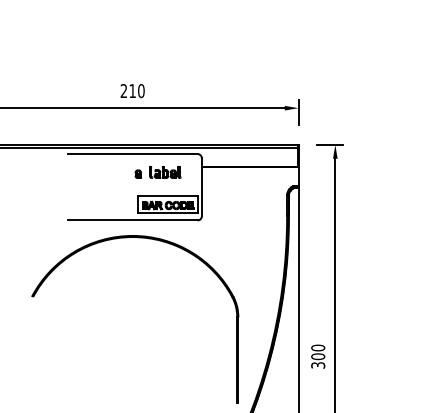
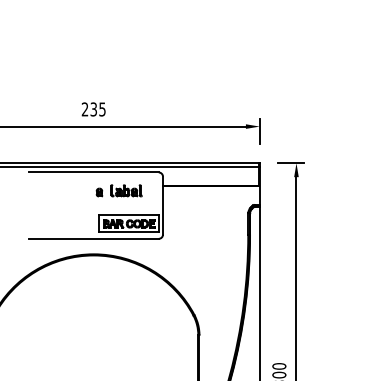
text: (136, 91) -> (97, 109), 210 -> 235

